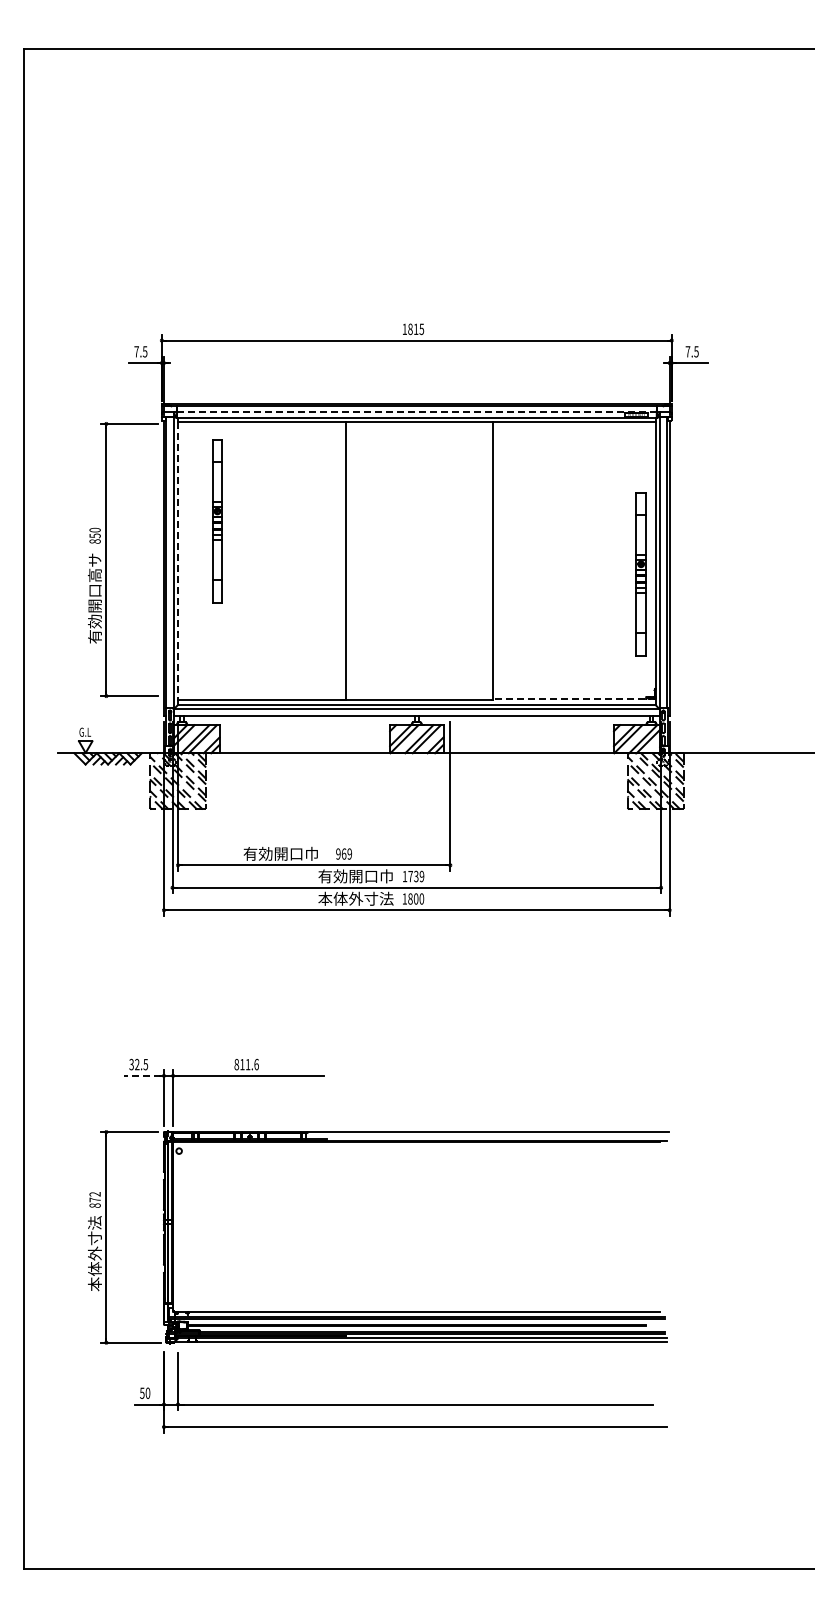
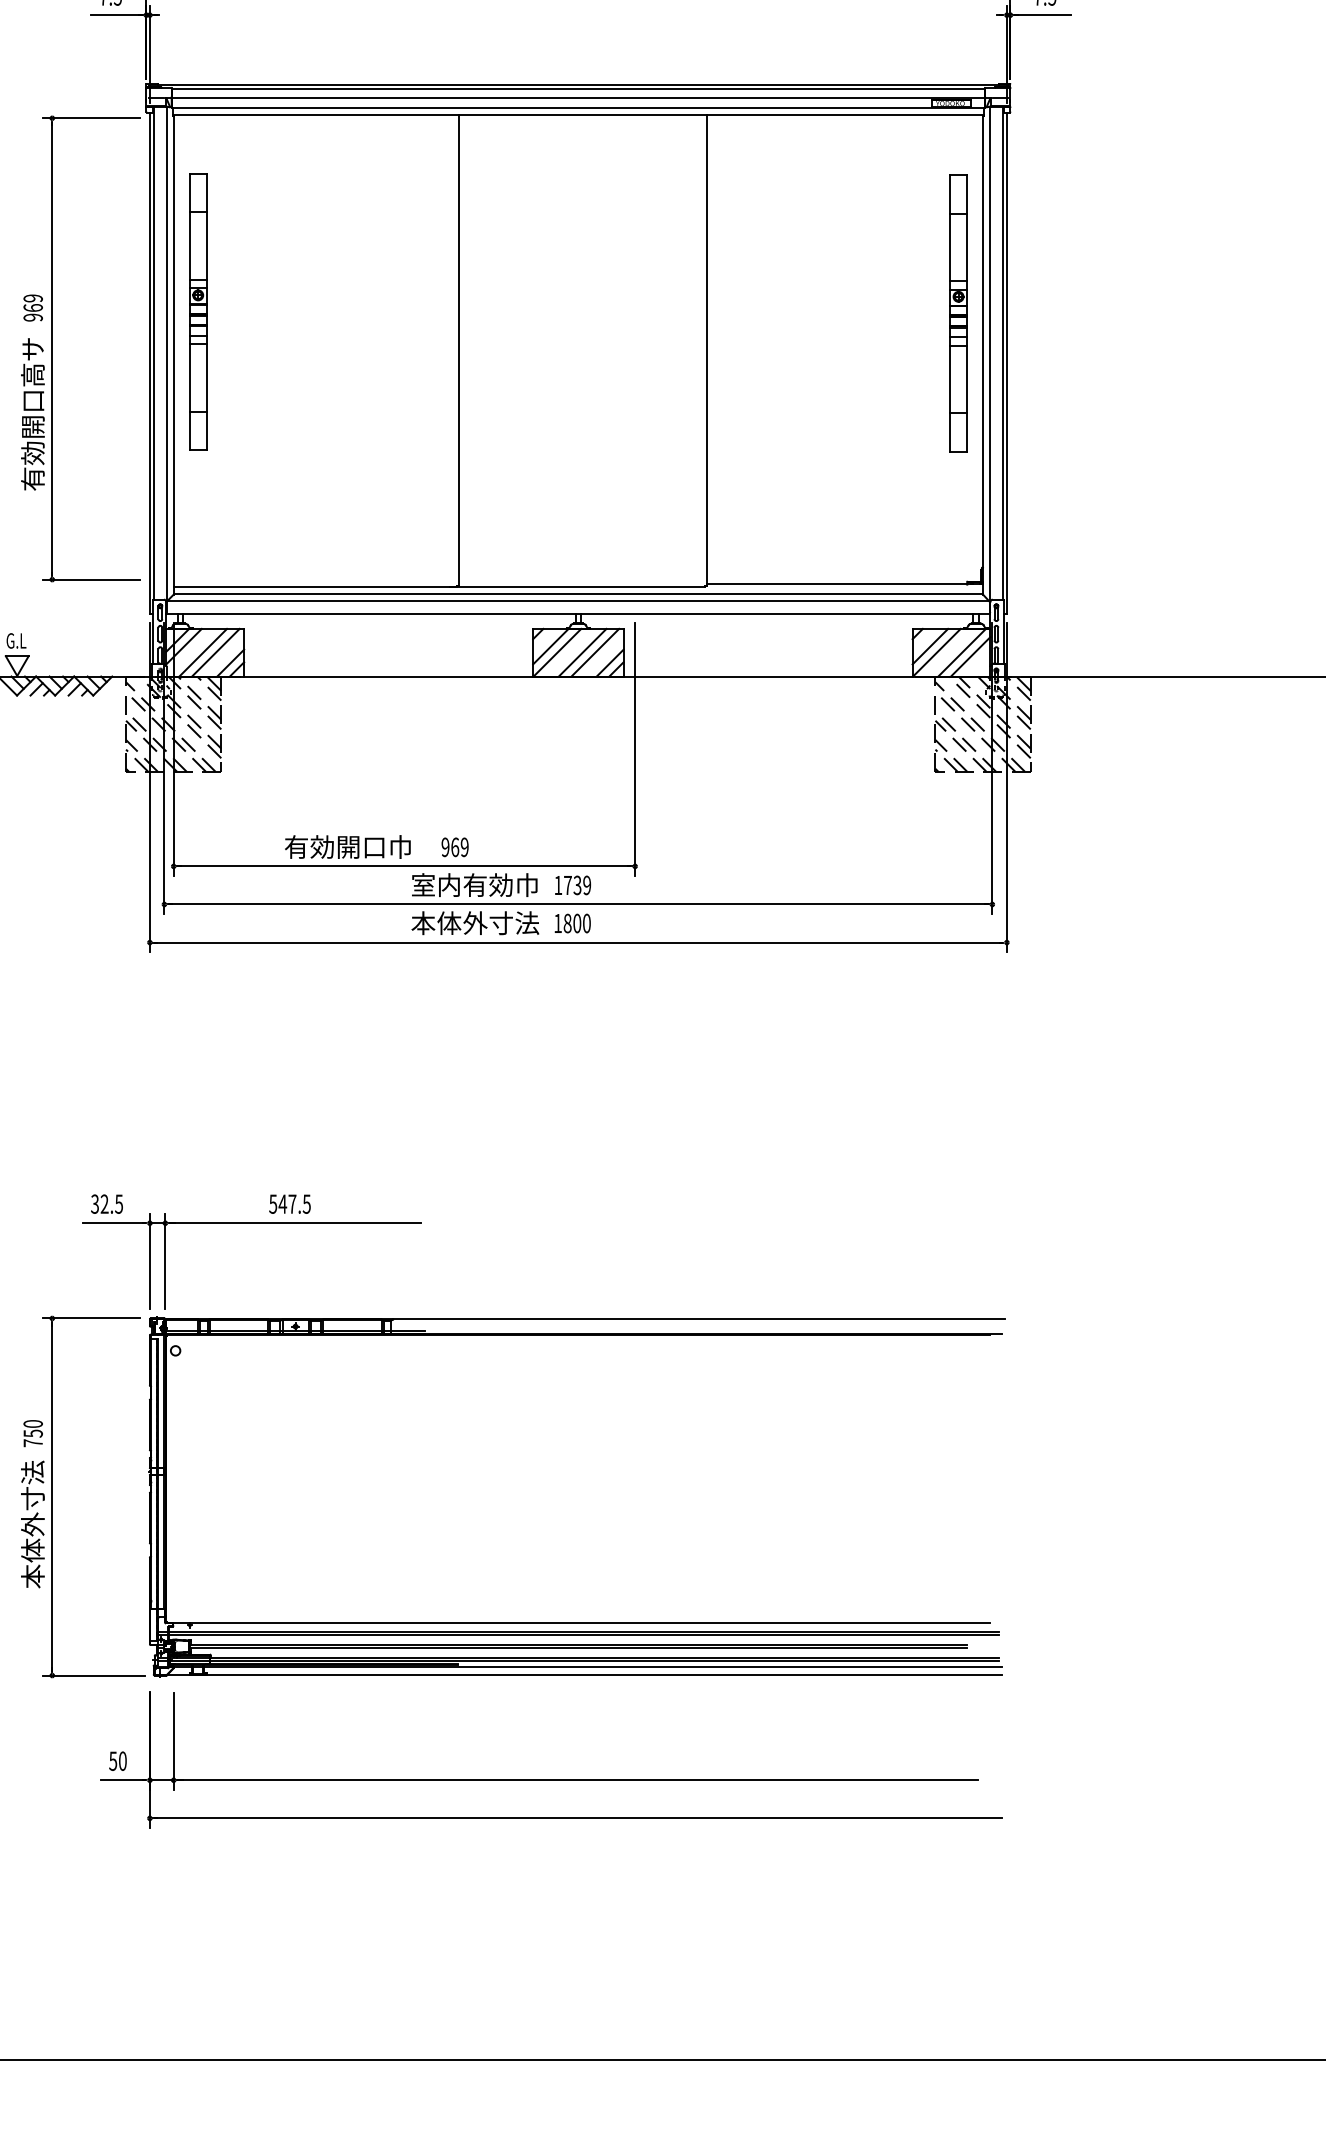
line: (416, 412) -> (577, 98), dashed -> solid
part: (217, 521) -> (198, 312), moved
text: (94, 535) -> (32, 307), 850 -> 969
line: (178, 564) -> (174, 356), dashed -> solid
part: (640, 574) -> (957, 314), moved
line: (573, 698) -> (843, 583), dashed -> solid
text: (347, 876) -> (460, 885), 有効開口巾 -> 室内有効巾
text: (246, 1064) -> (289, 1203), 811.6 -> 547.5
line: (142, 1075) -> (113, 1222), dashed -> solid
text: (94, 1199) -> (32, 1432), 872 -> 750

